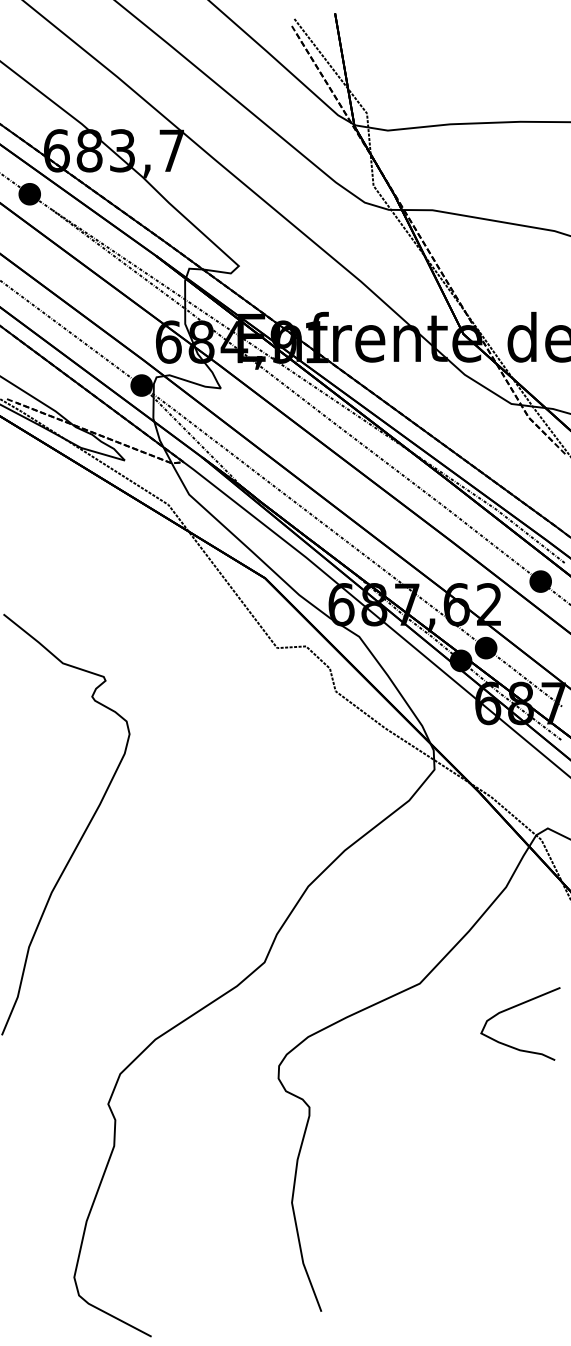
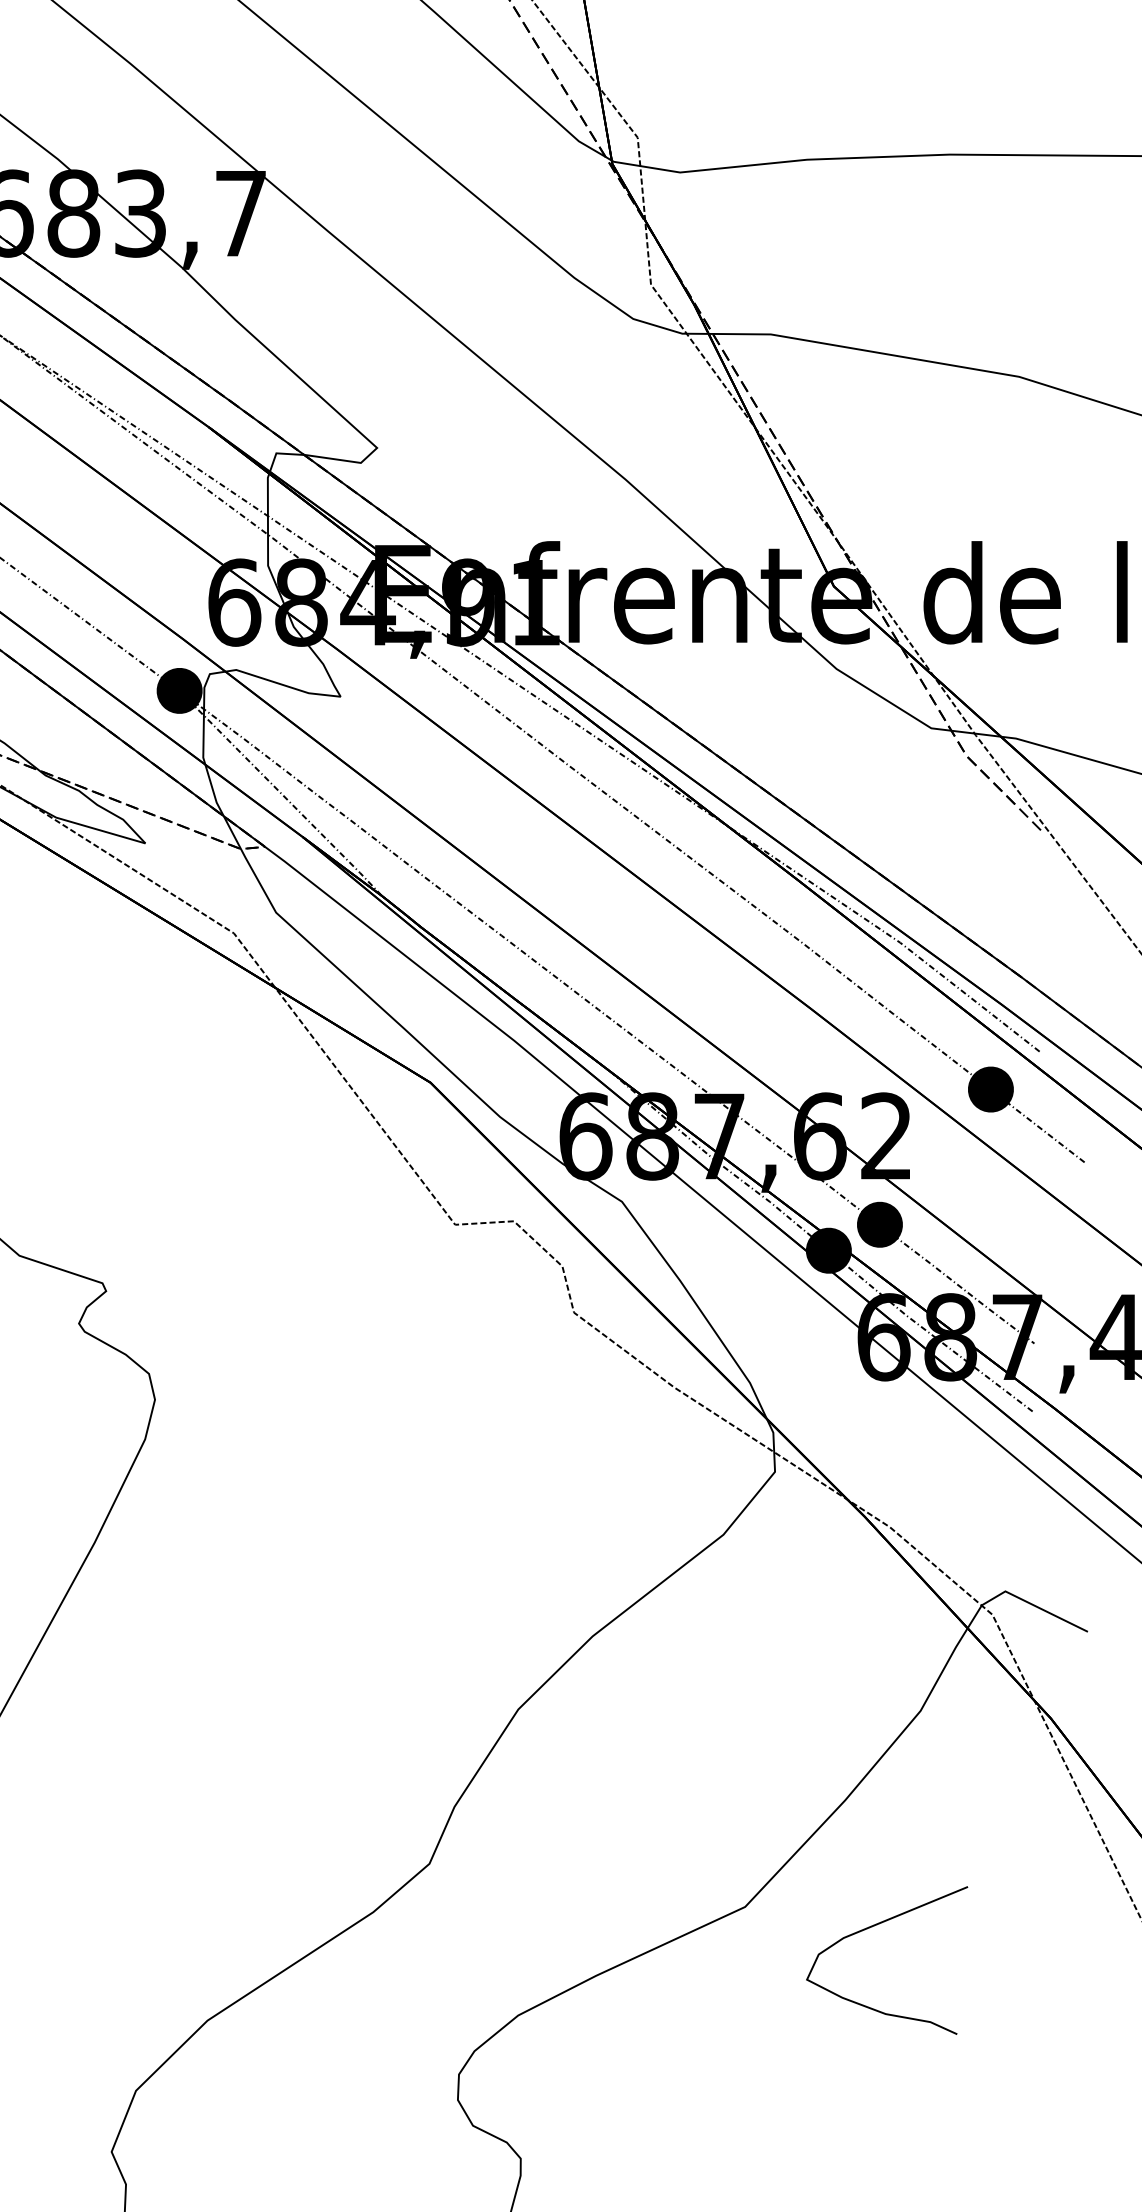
curve: (513, 1008) -> (872, 1929), moved

